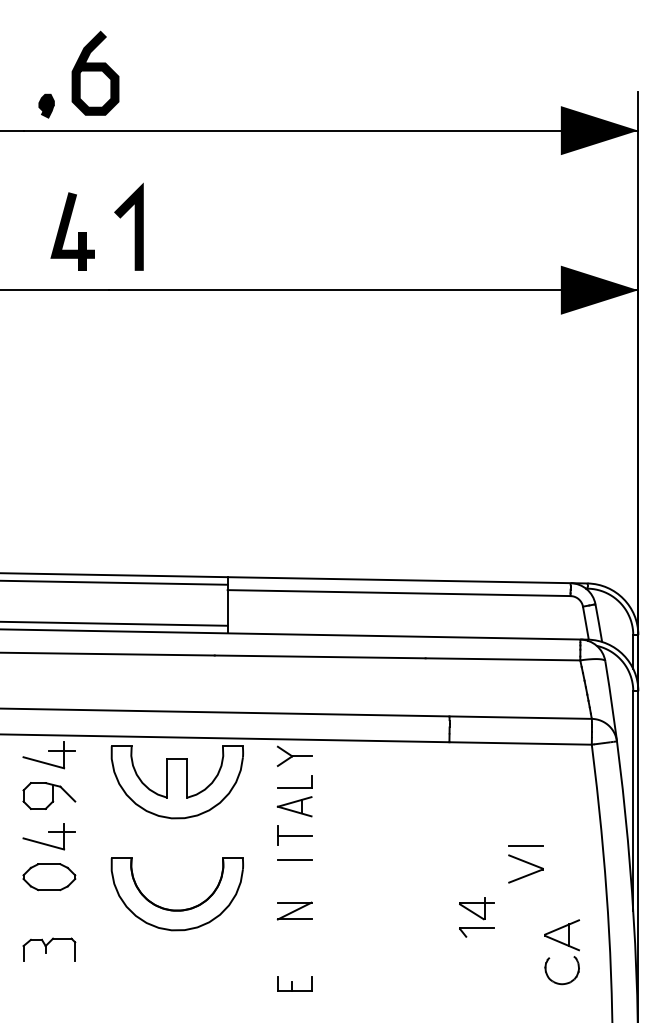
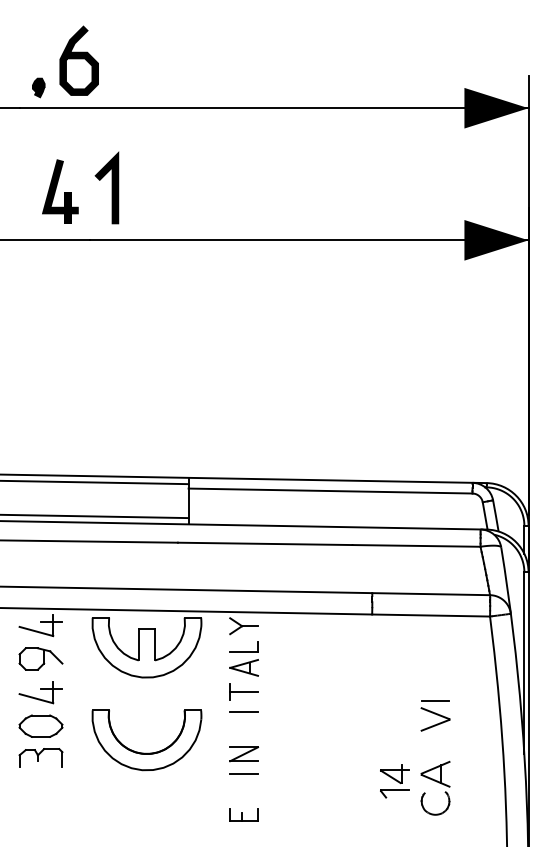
part: (476, 917) -> (394, 781), moved
line: (295, 934) -> (244, 773), added
part: (48, 948) -> (40, 757), moved
part: (562, 951) -> (435, 787), moved

